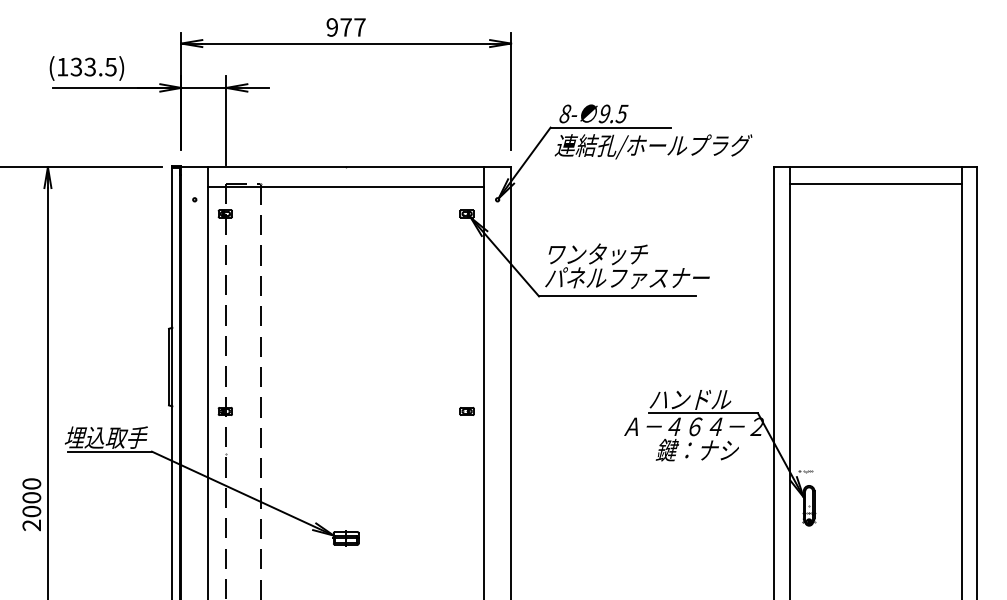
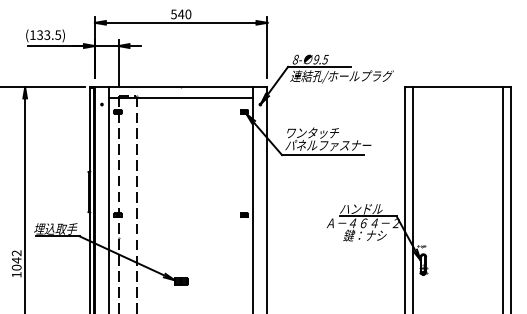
text: (346, 27) -> (181, 14), 977 -> 540
line: (876, 184) -> (458, 96), removed
text: (31, 503) -> (16, 263), 2000 -> 1042

